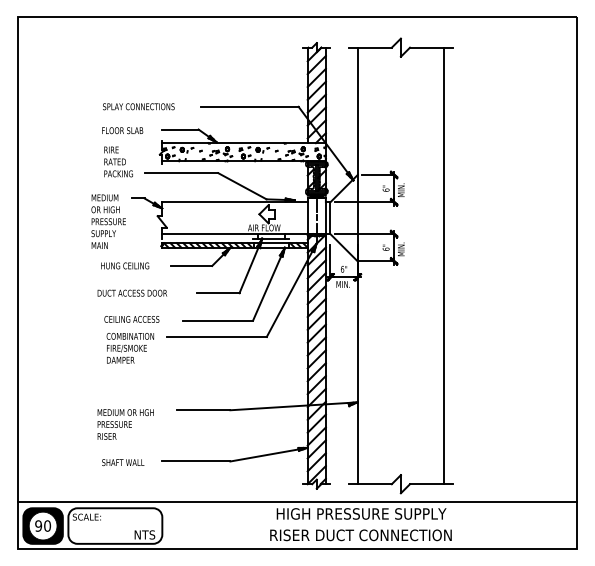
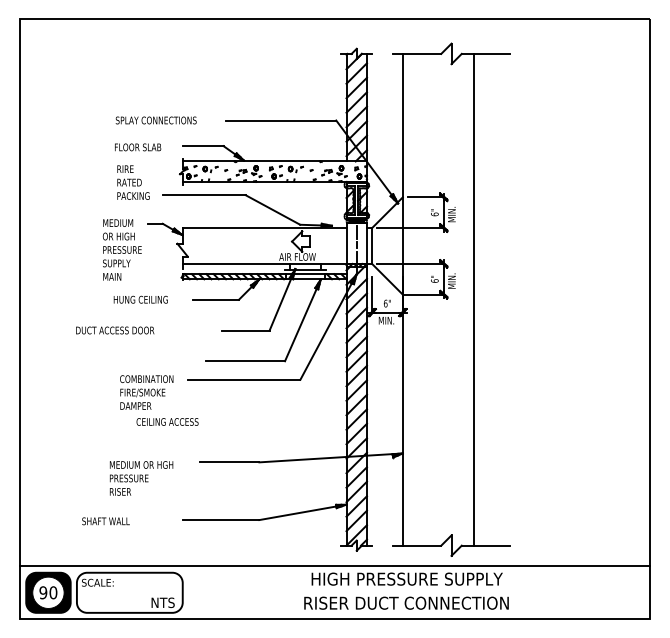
line: (444, 265) -> (474, 299), moved
text: (131, 292) -> (114, 329), moved
text: (131, 319) -> (167, 422), moved
text: (123, 462) -> (106, 521), moved

